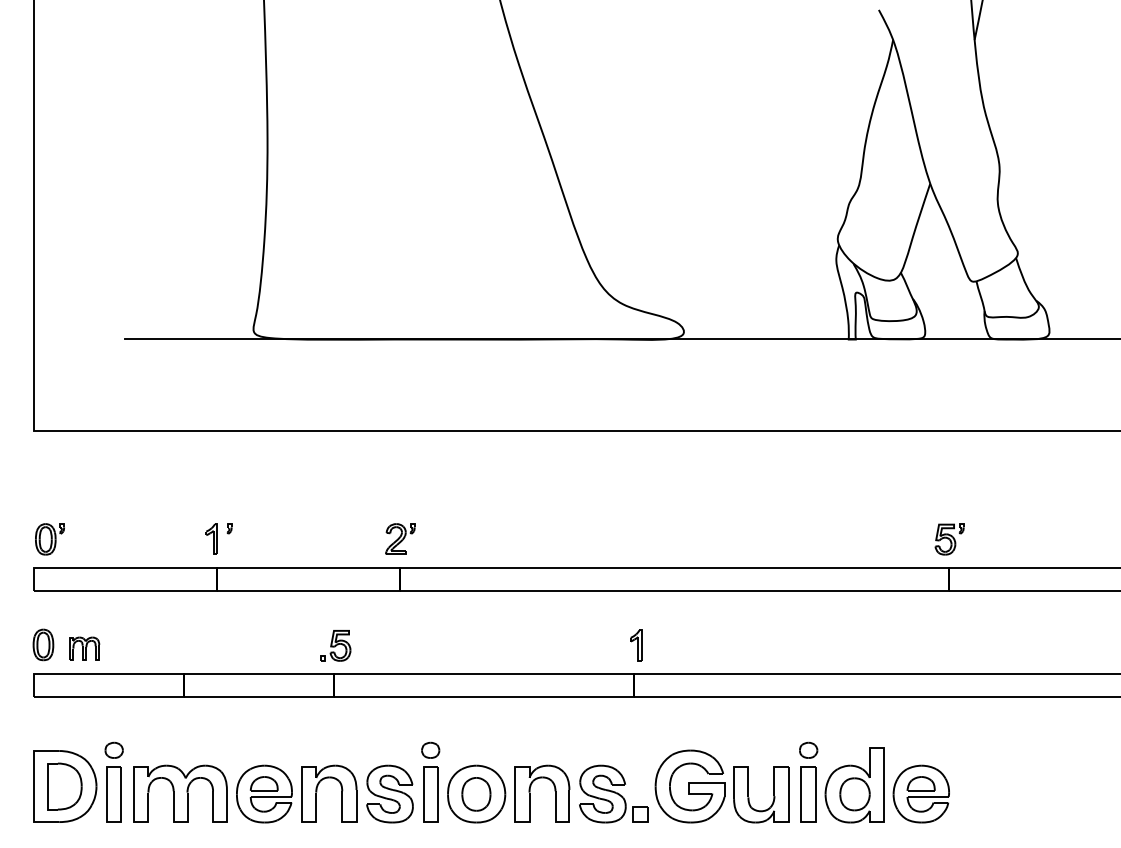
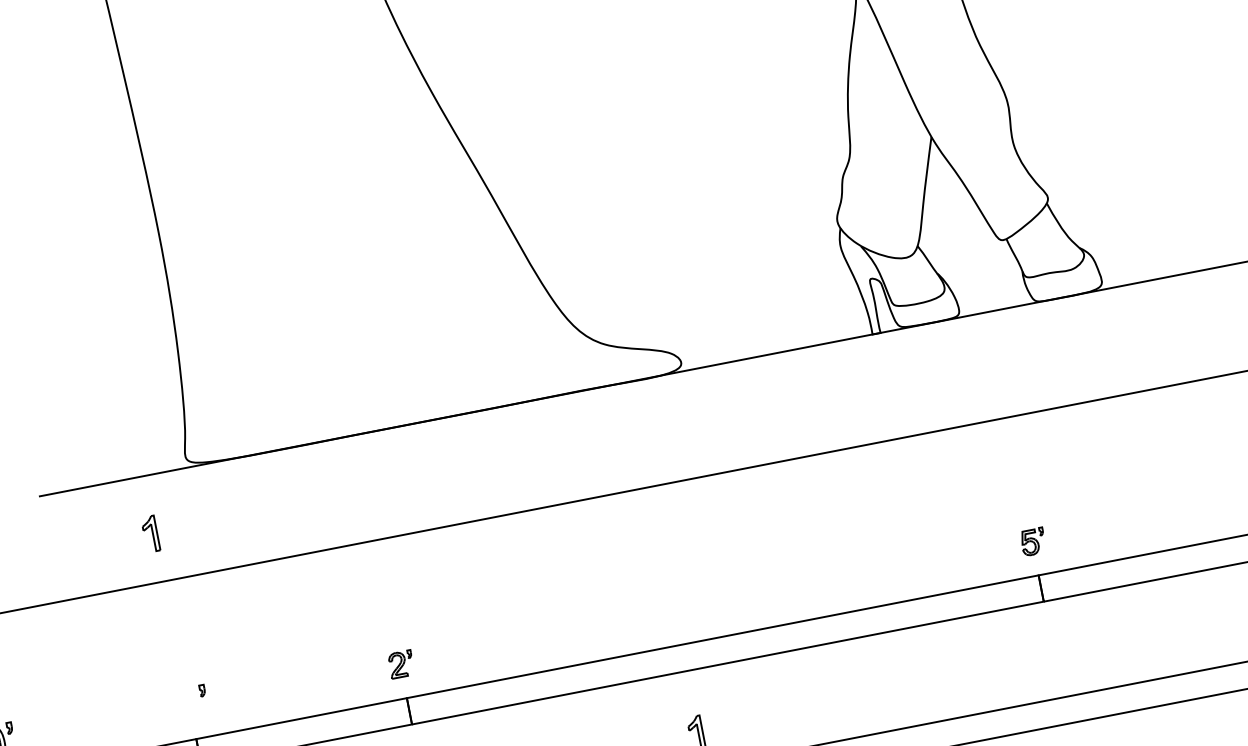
part: (211, 538) -> (150, 533), moved
part: (400, 538) -> (401, 663), size x0.7
part: (949, 539) -> (1033, 542), size x0.7

